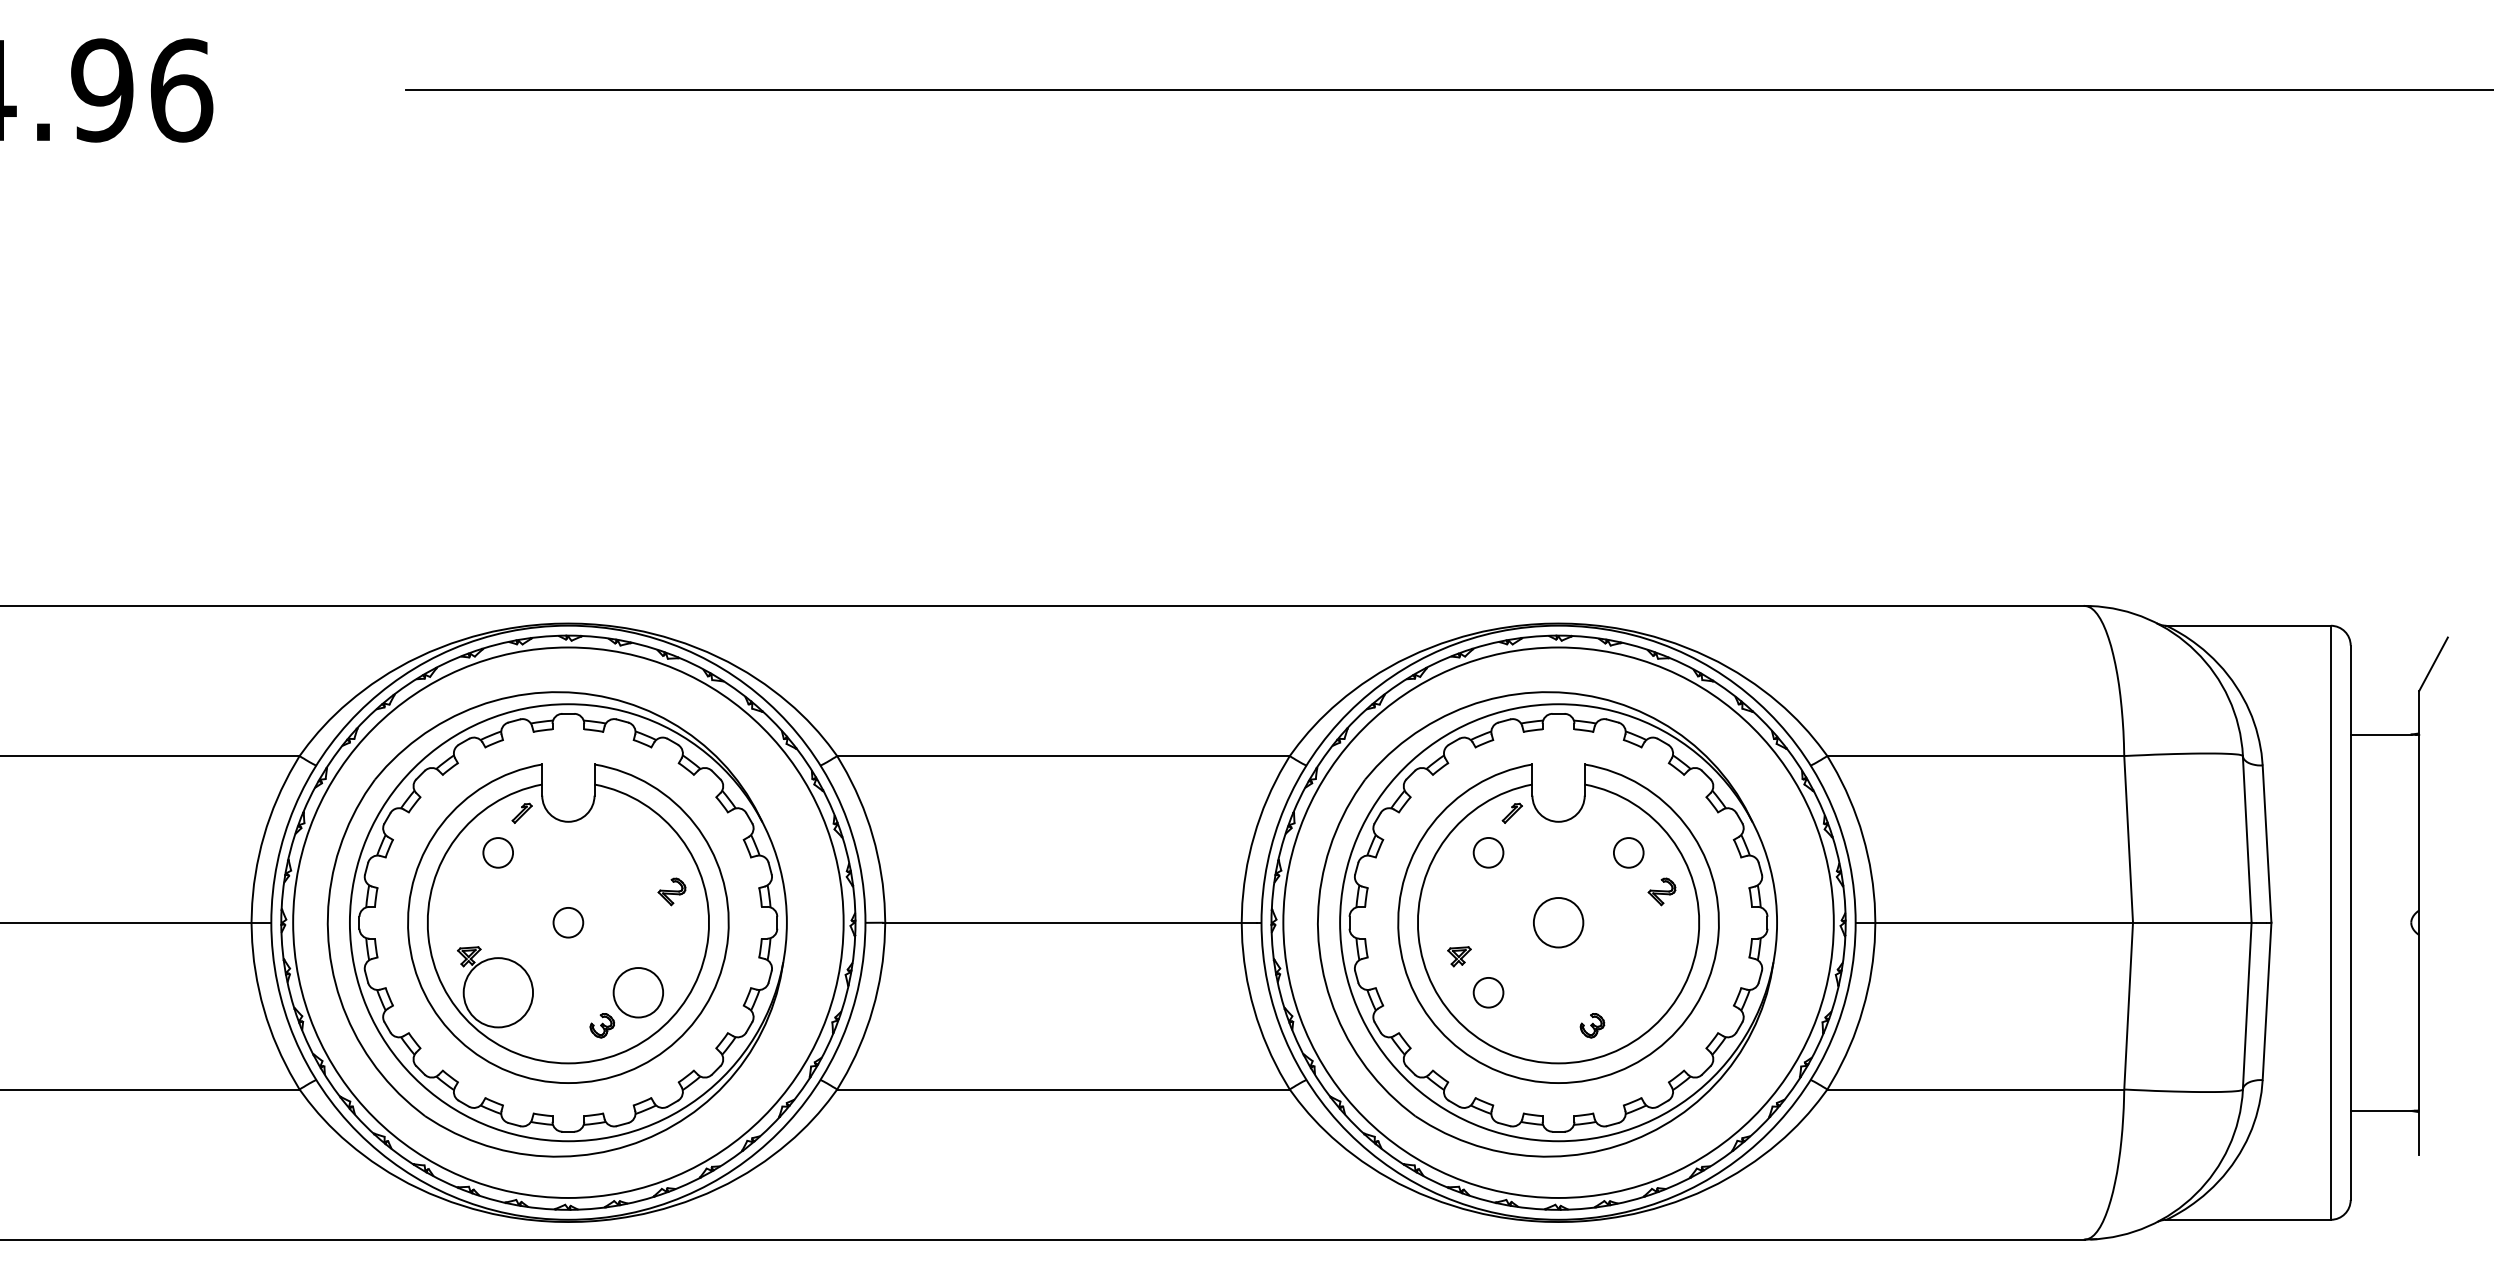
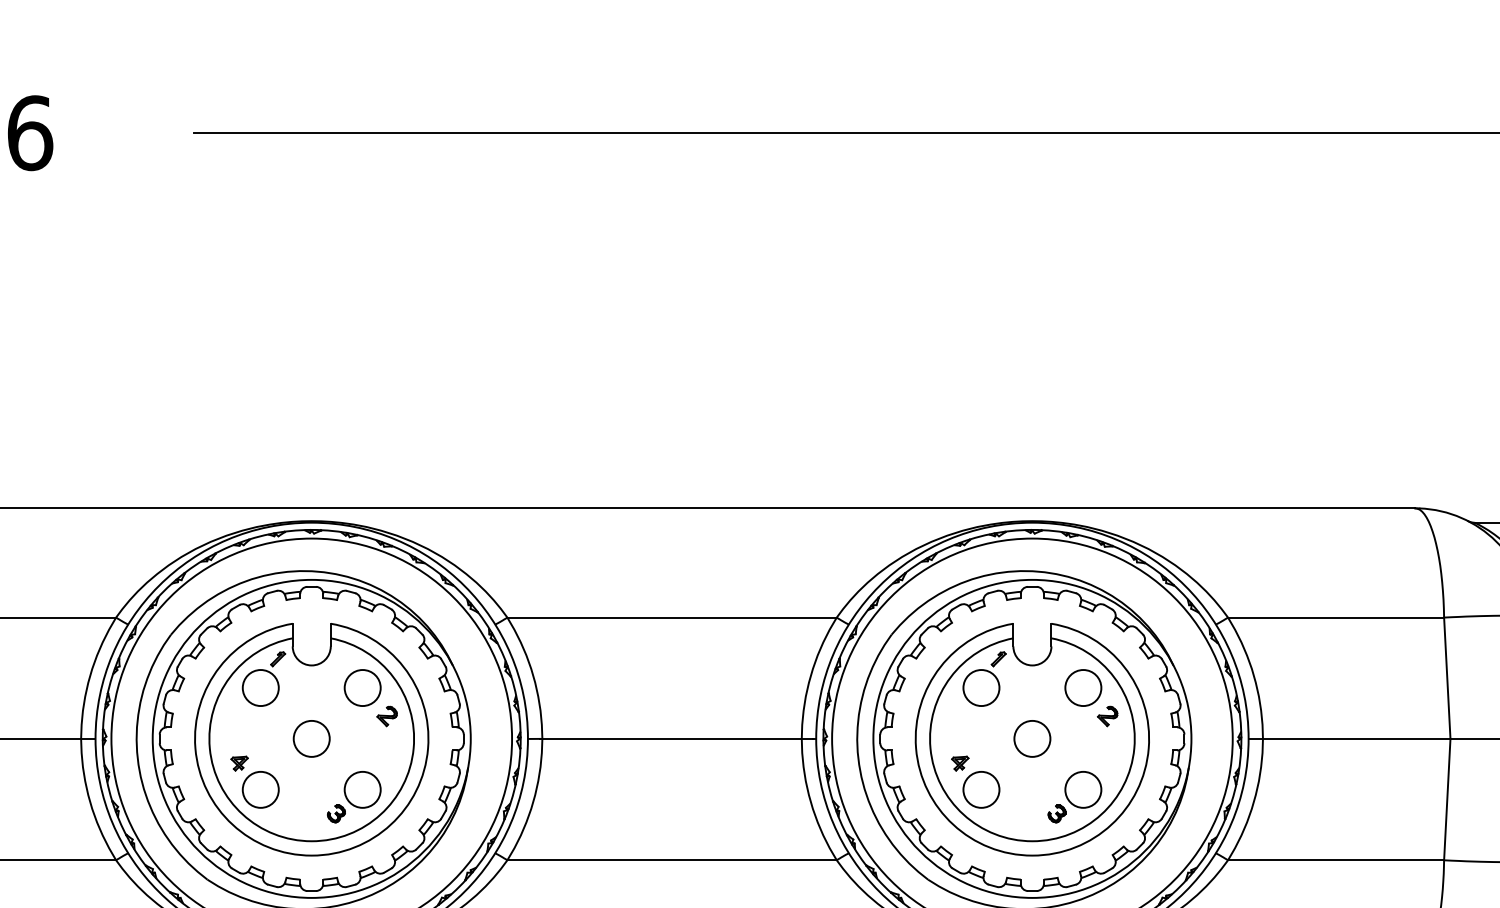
circle: (497, 852) -> (260, 687), size x1.67
circle: (637, 852) -> (362, 687), added
circle: (1488, 852) -> (981, 687), size x1.67
circle: (1628, 852) -> (1083, 687), size x1.67
circle: (568, 922) -> (311, 738), size x1.67
circle: (498, 992) -> (260, 789), size x0.71
circle: (1488, 992) -> (981, 789), size x1.67
circle: (1628, 992) -> (1083, 789), added

